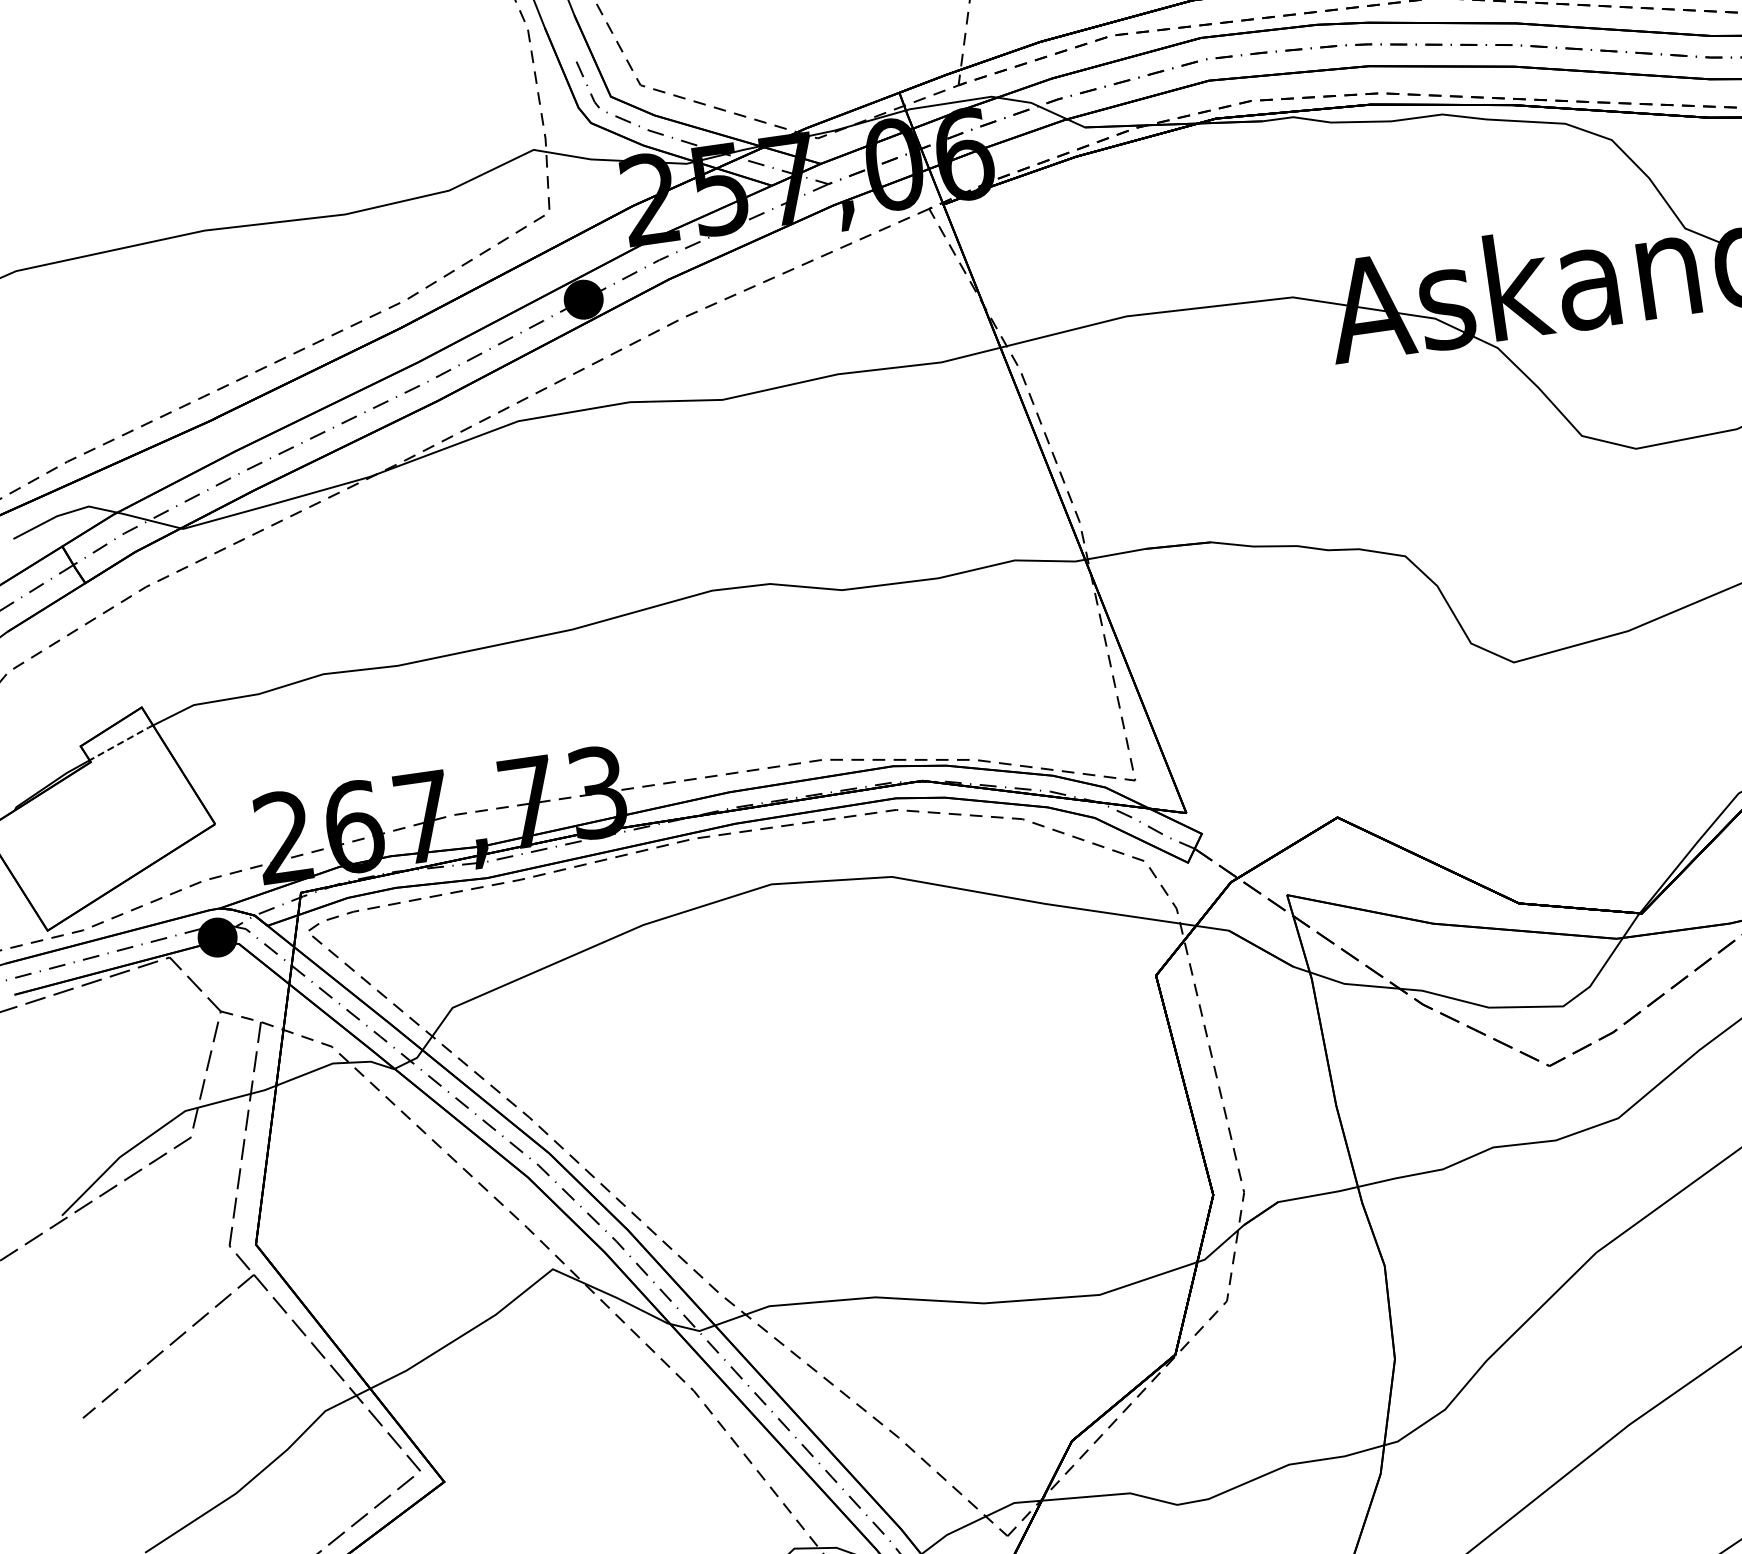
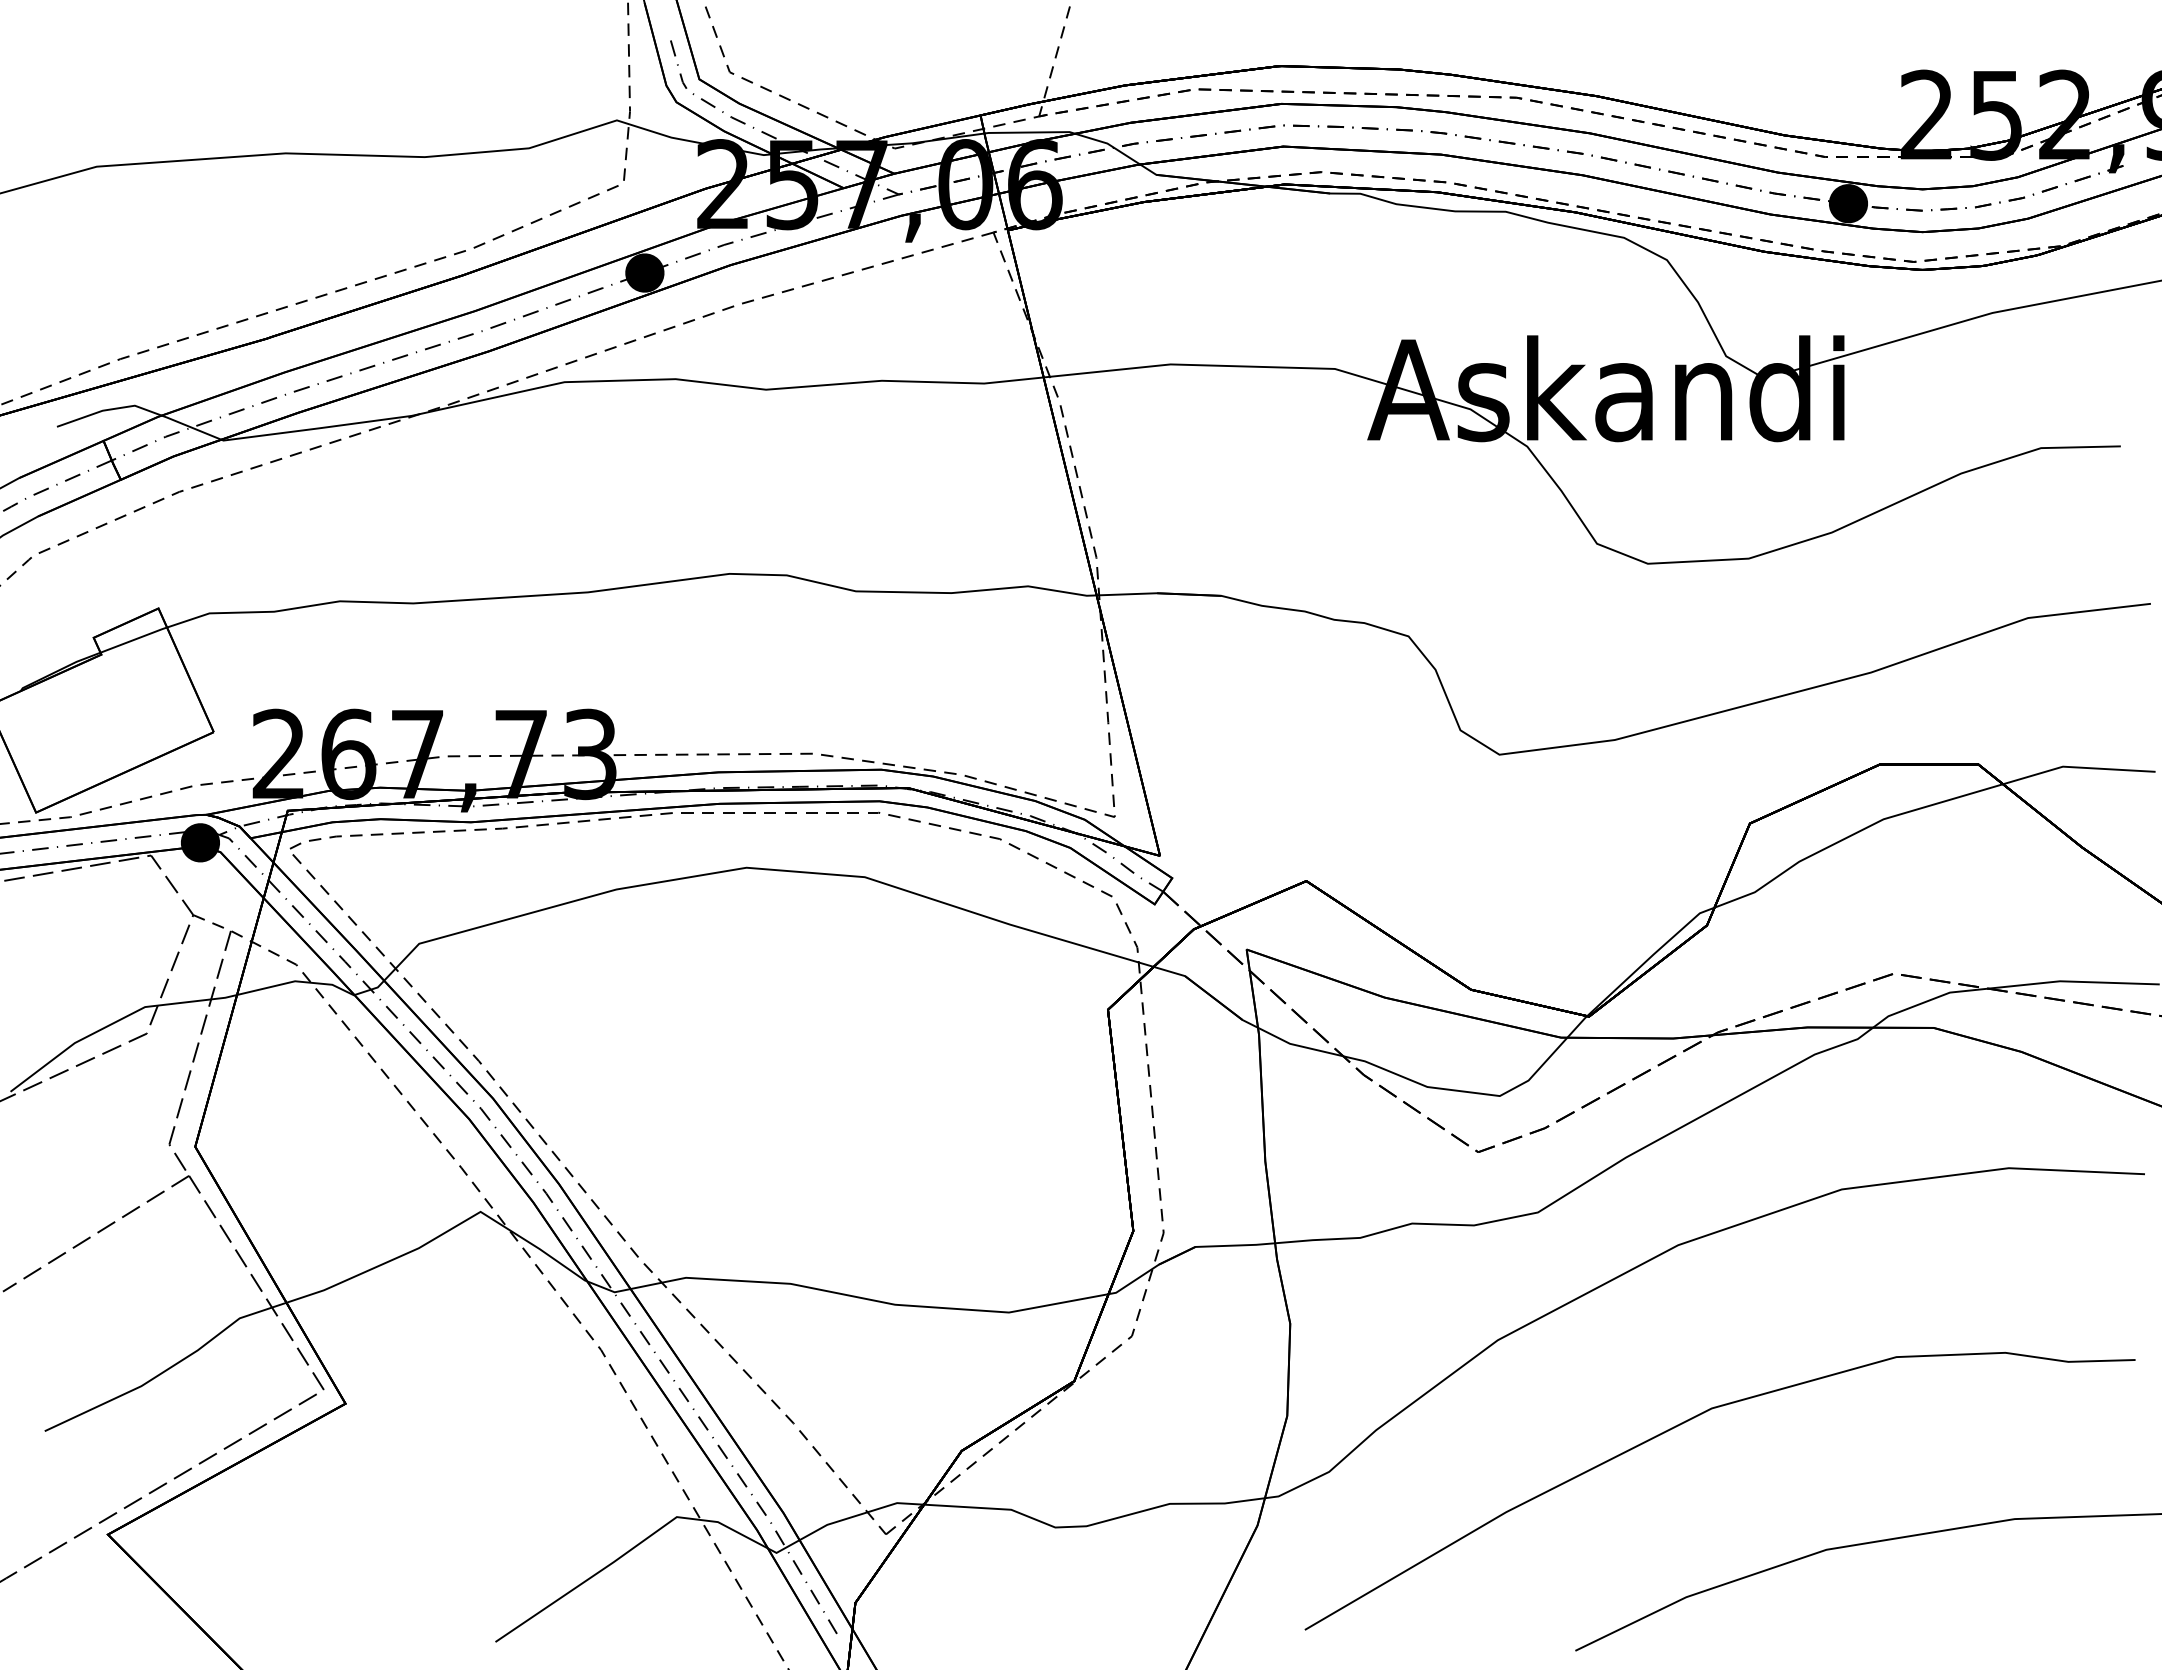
line: (121, 743) -> (133, 640), dashed -> solid

